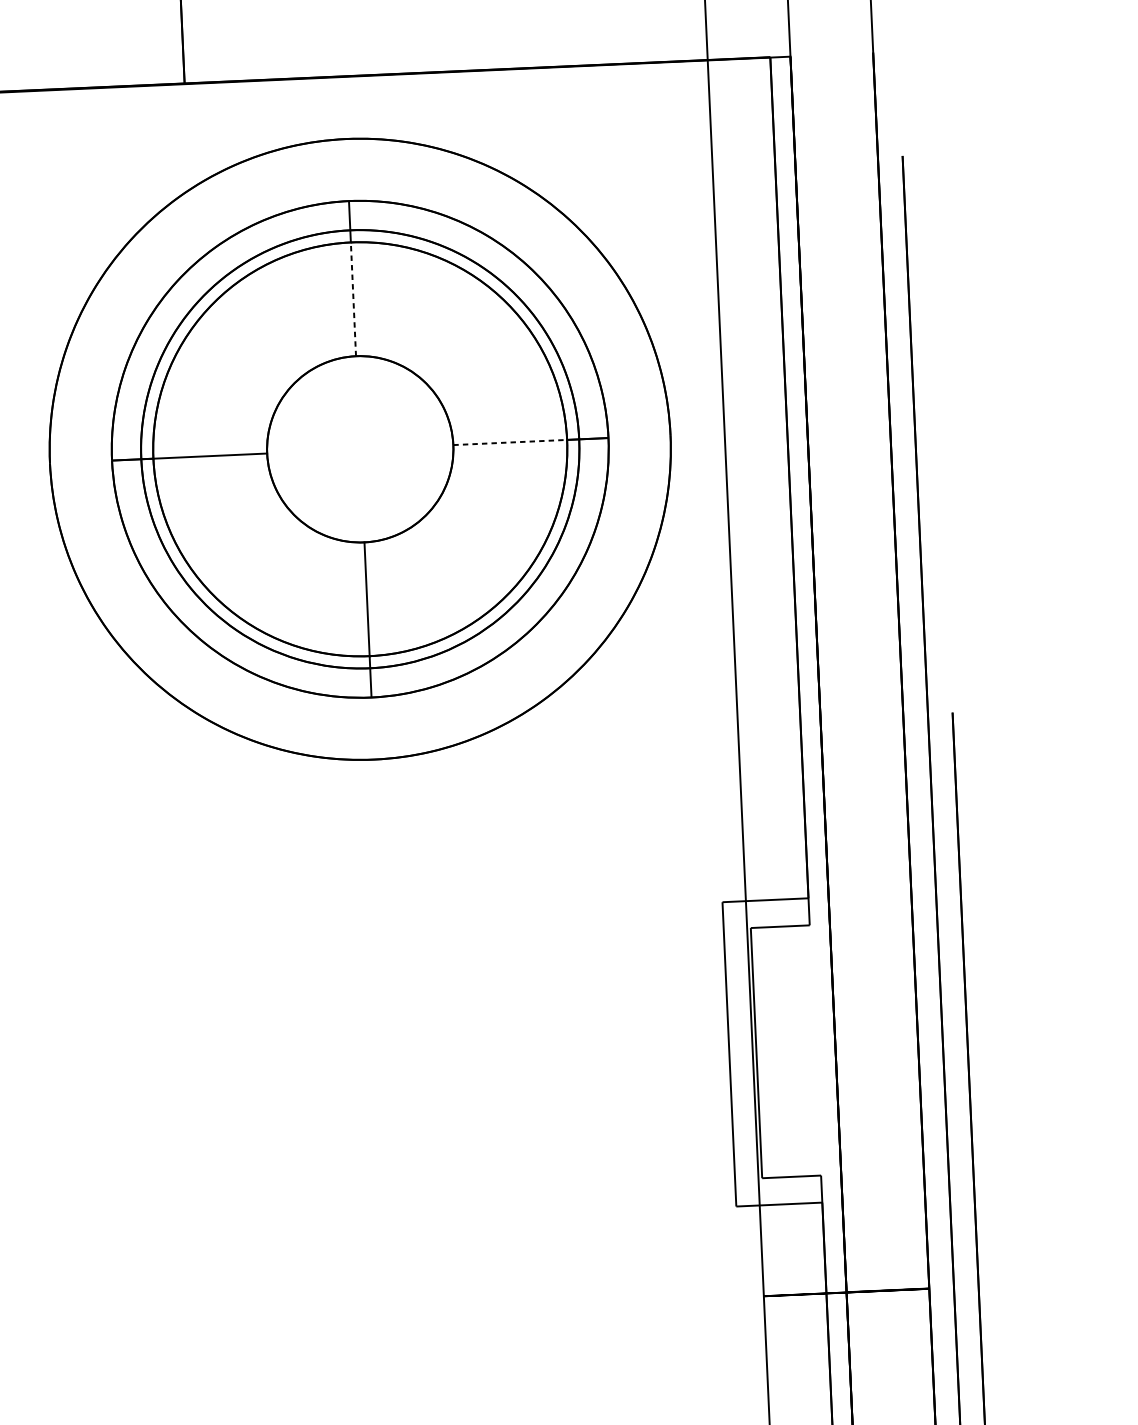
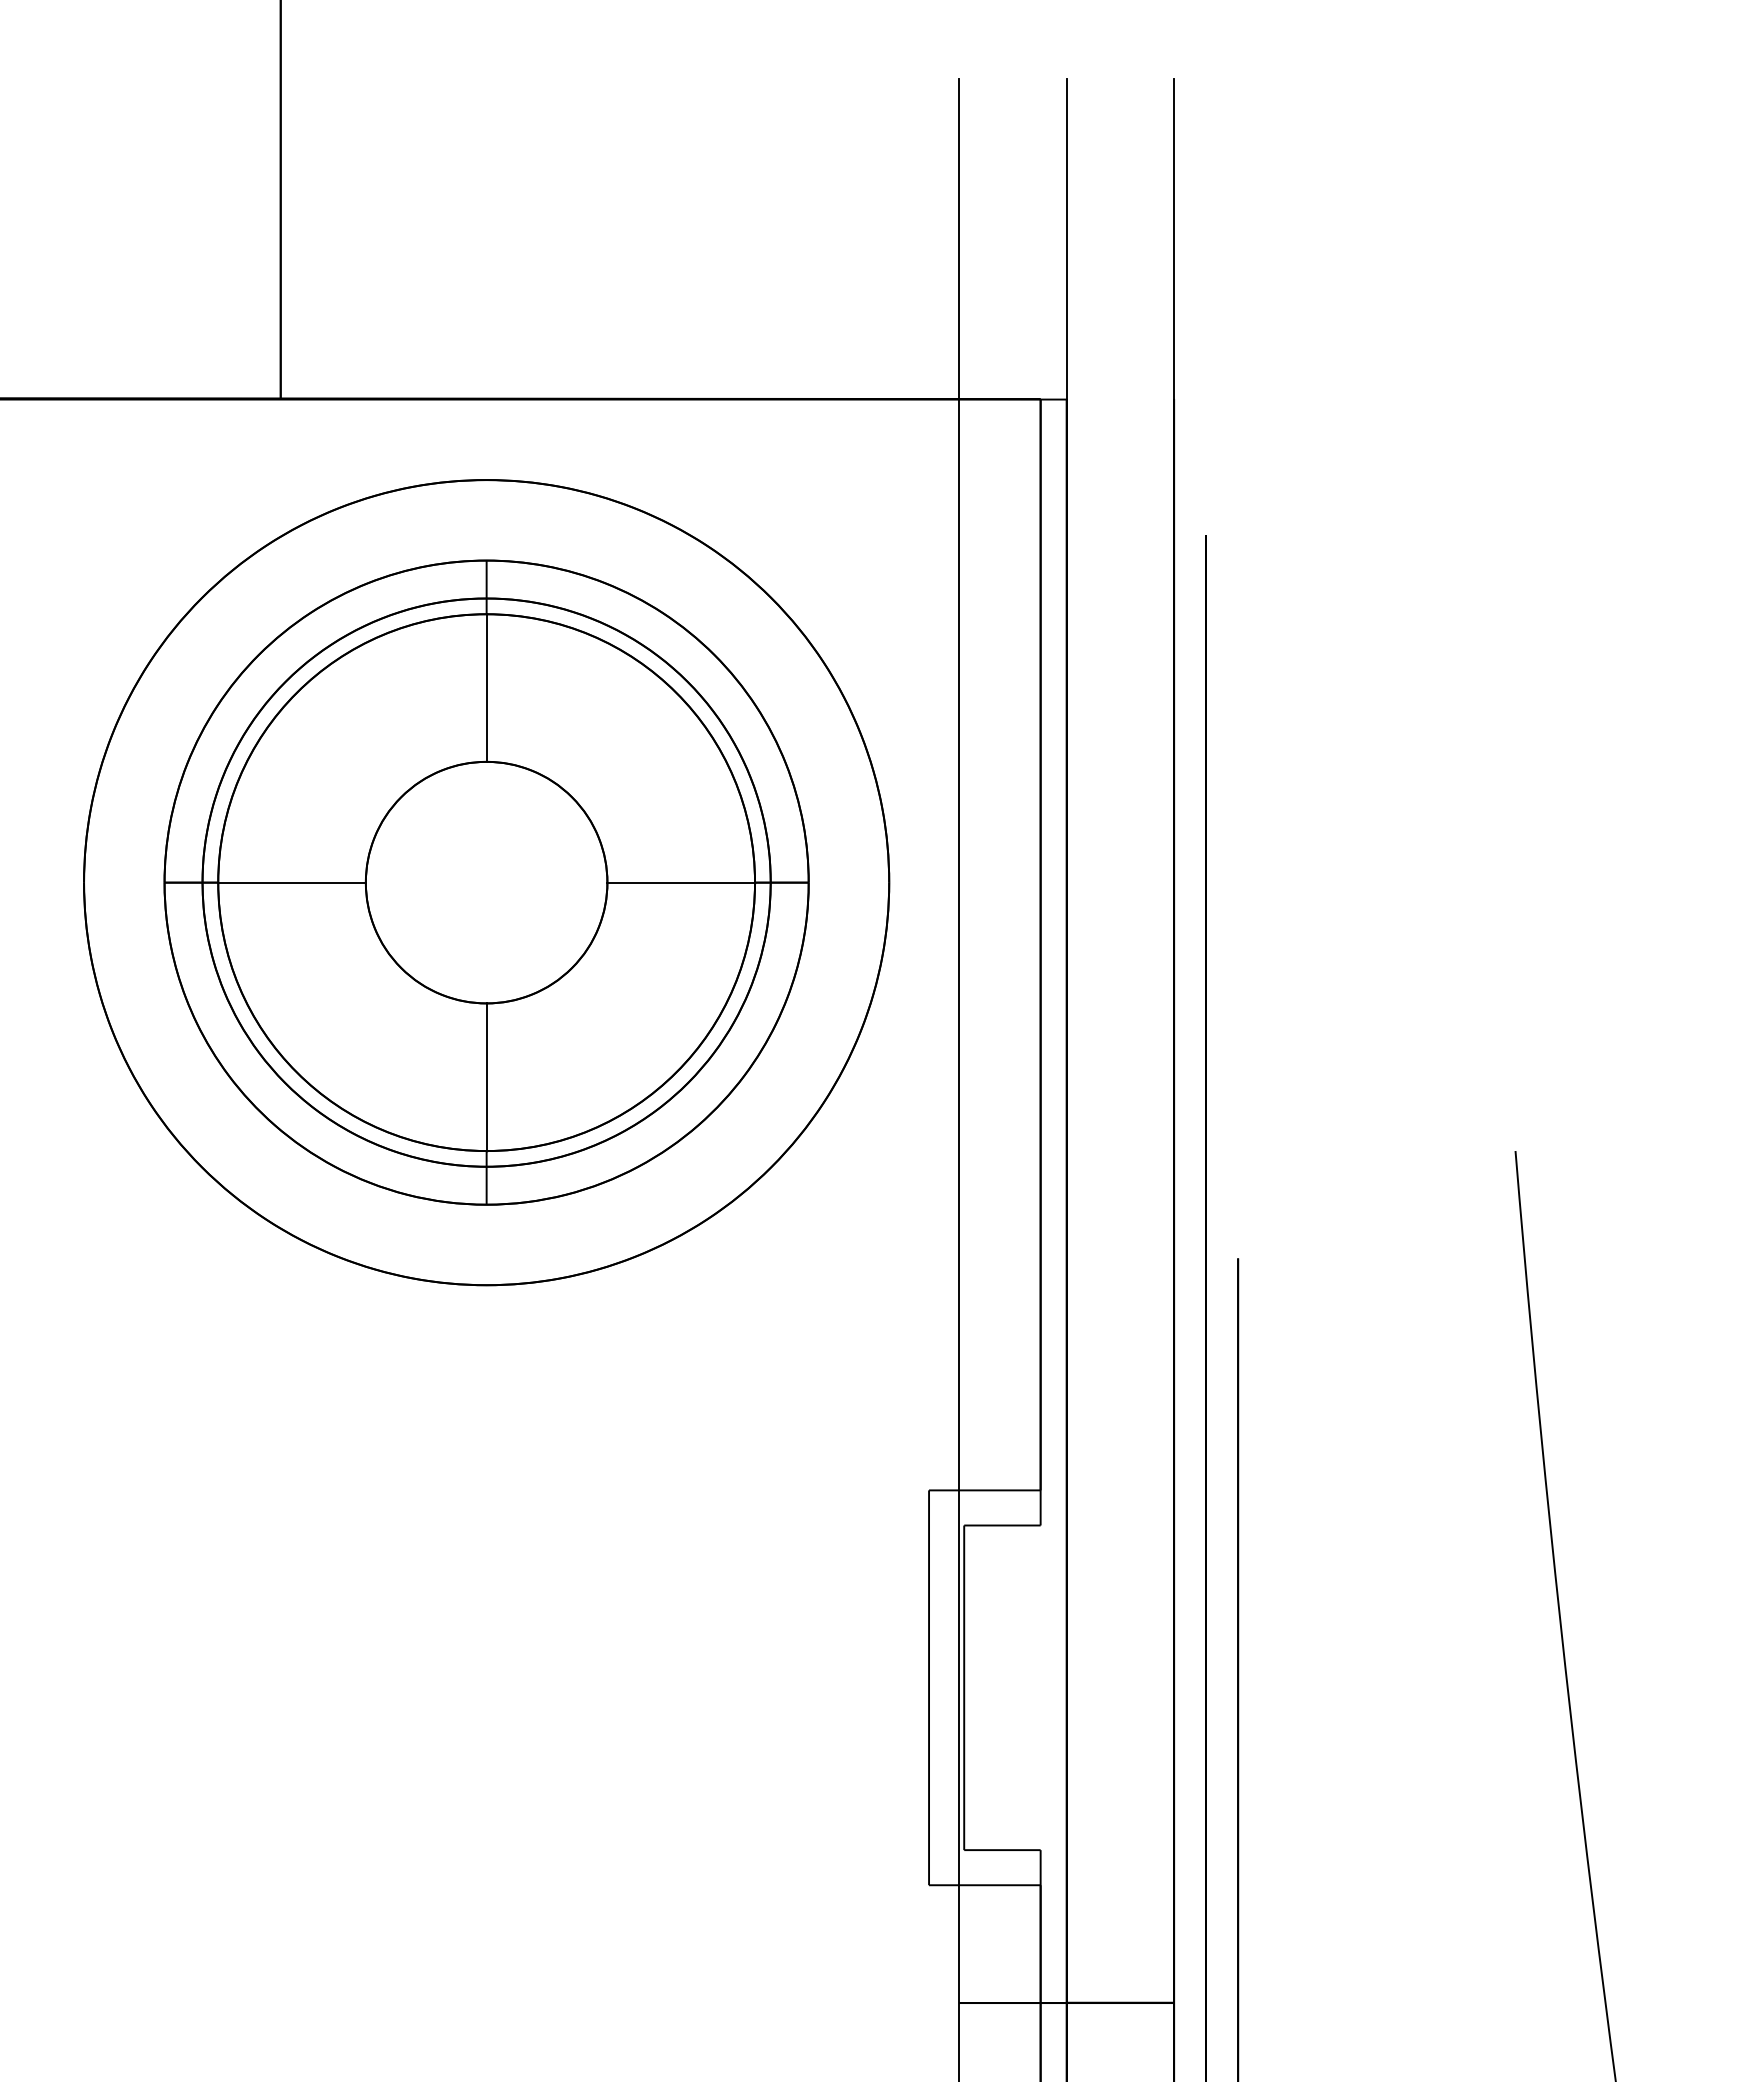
line: (353, 299) -> (486, 688), dashed -> solid
line: (510, 442) -> (681, 882), dashed -> solid

